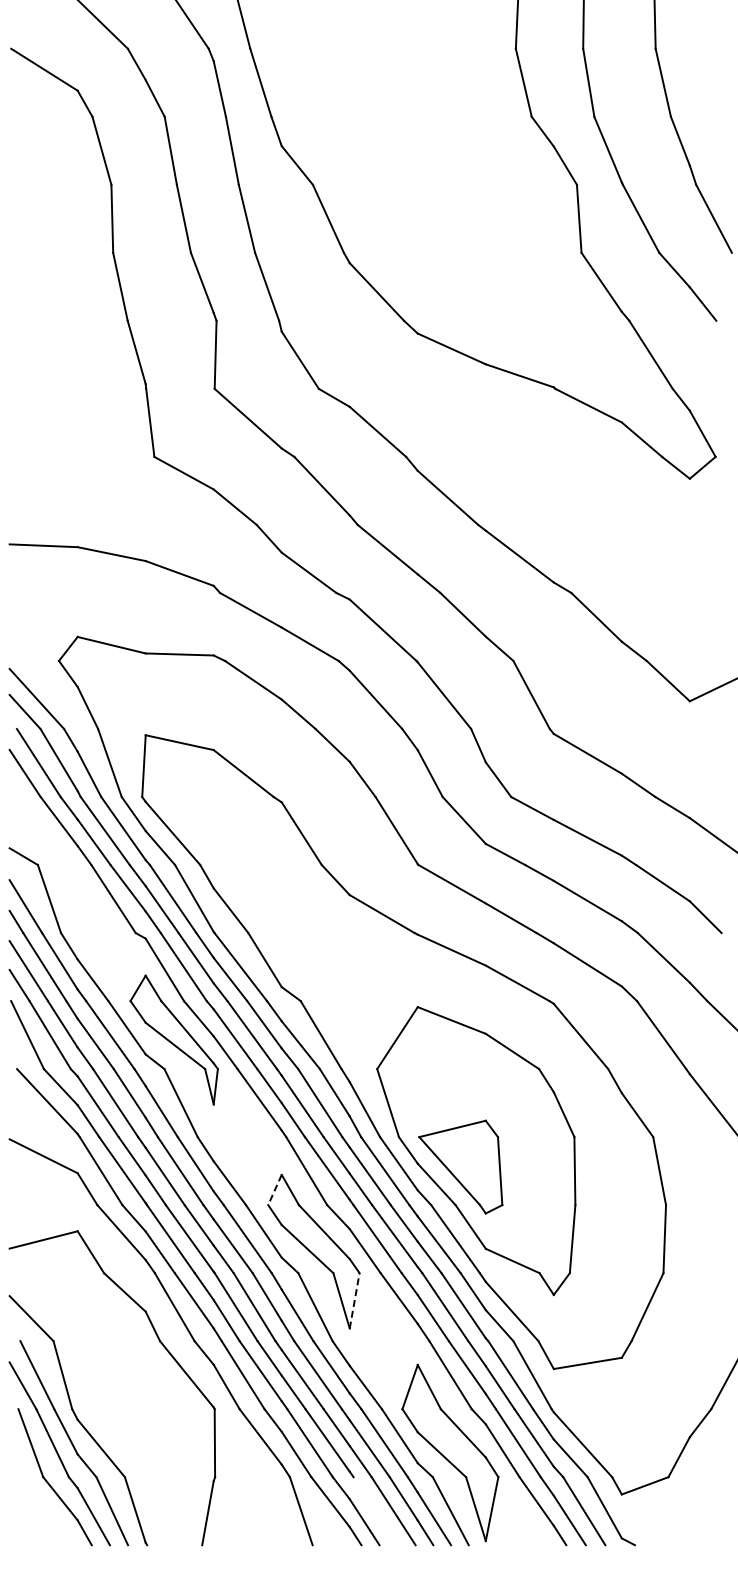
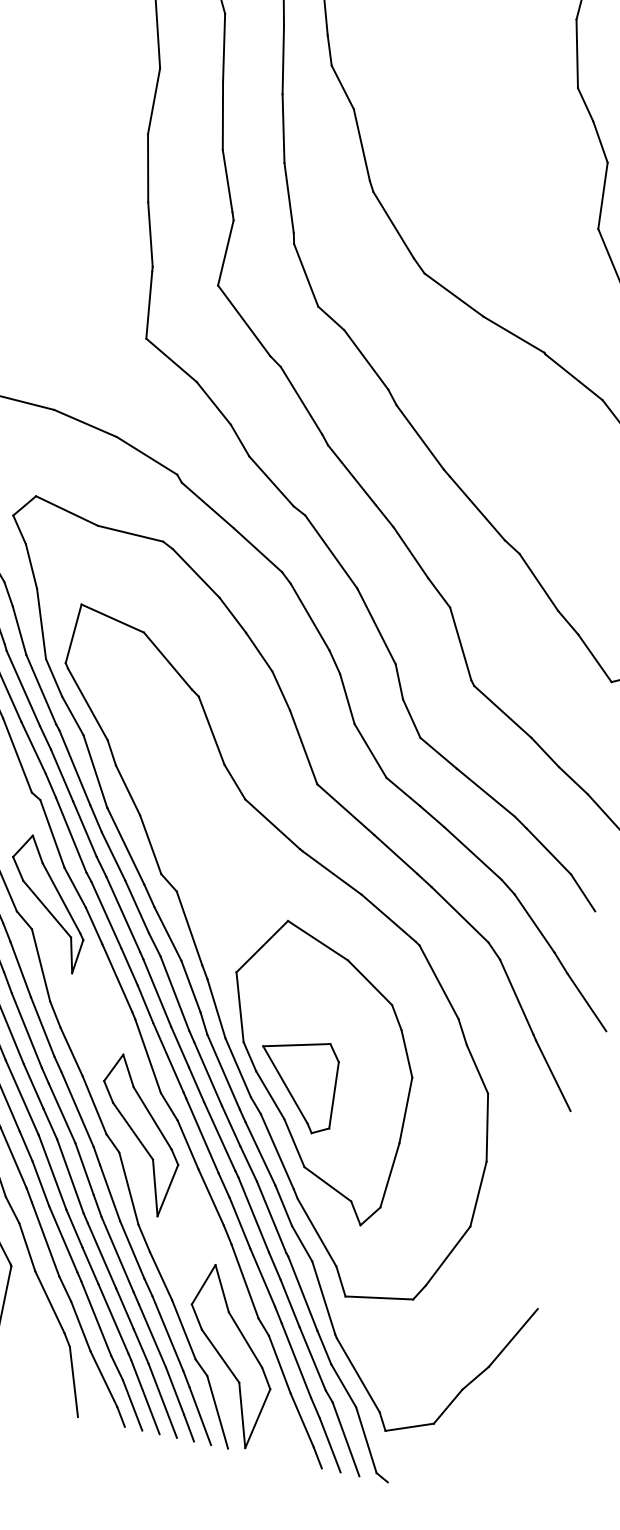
line: (274, 1189) -> (113, 1067), dashed -> solid
line: (354, 1300) -> (167, 1190), dashed -> solid
line: (375, 1511) -> (145, 1397), added

